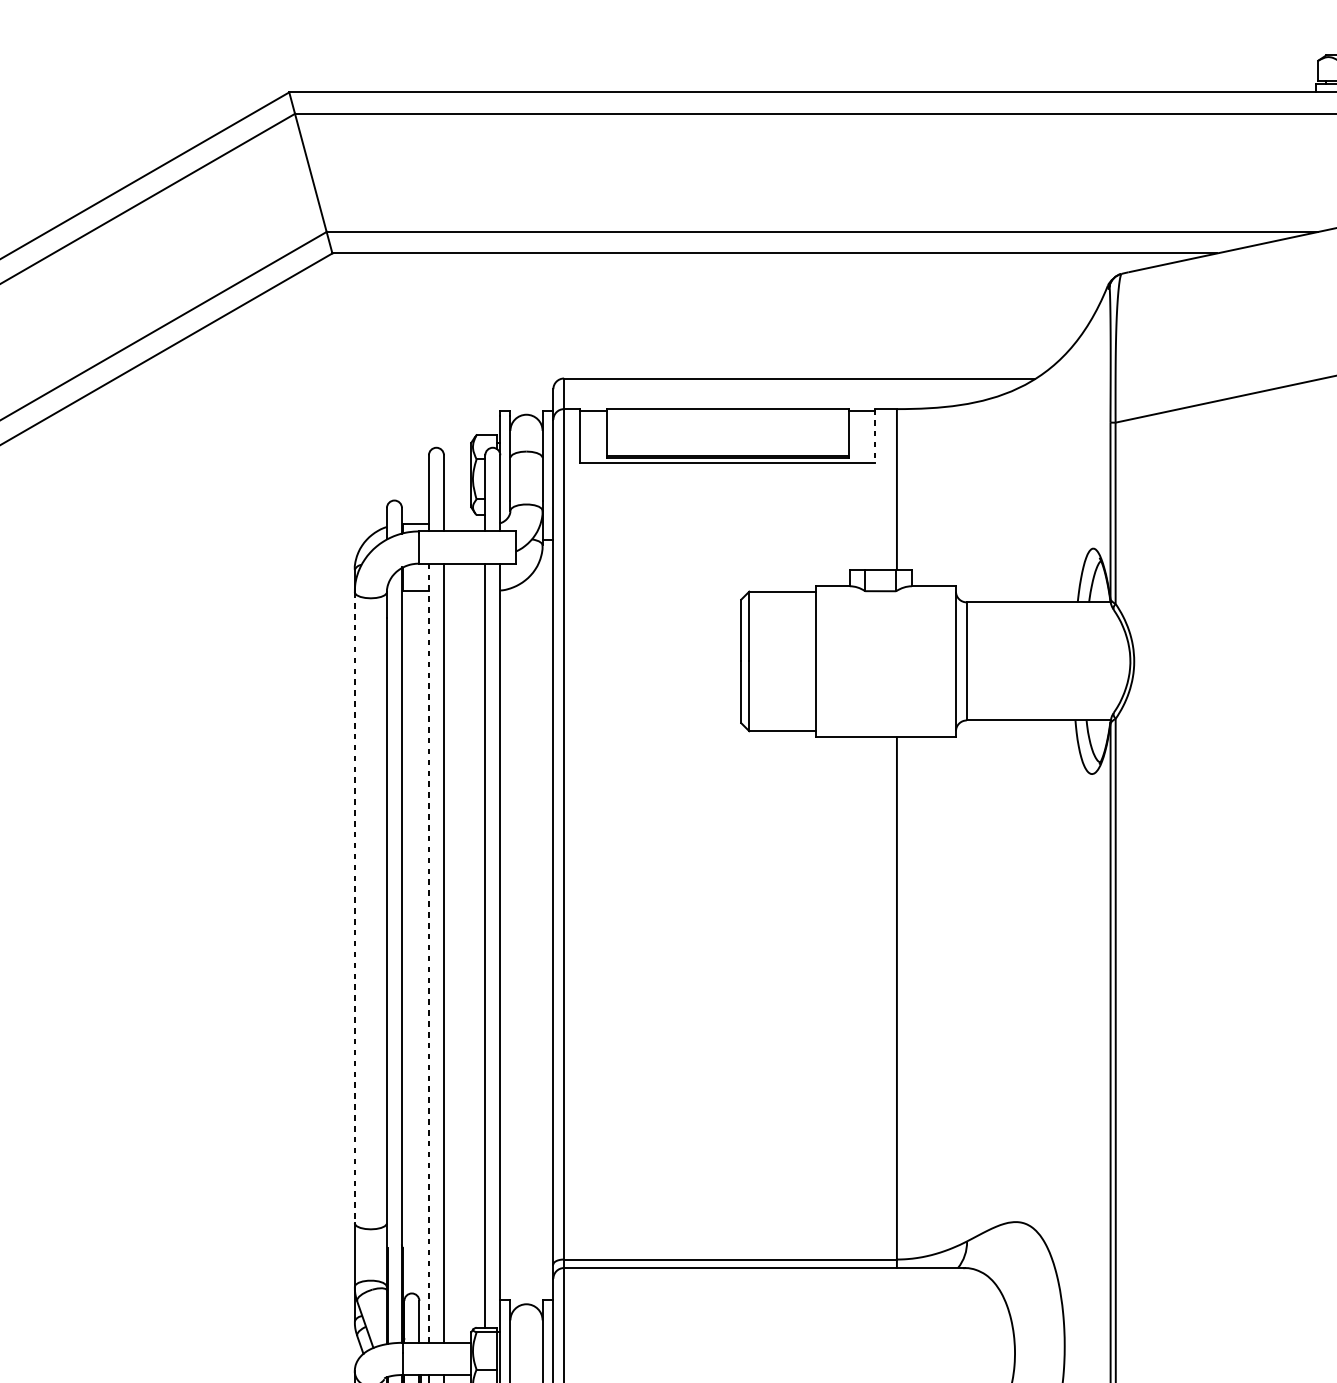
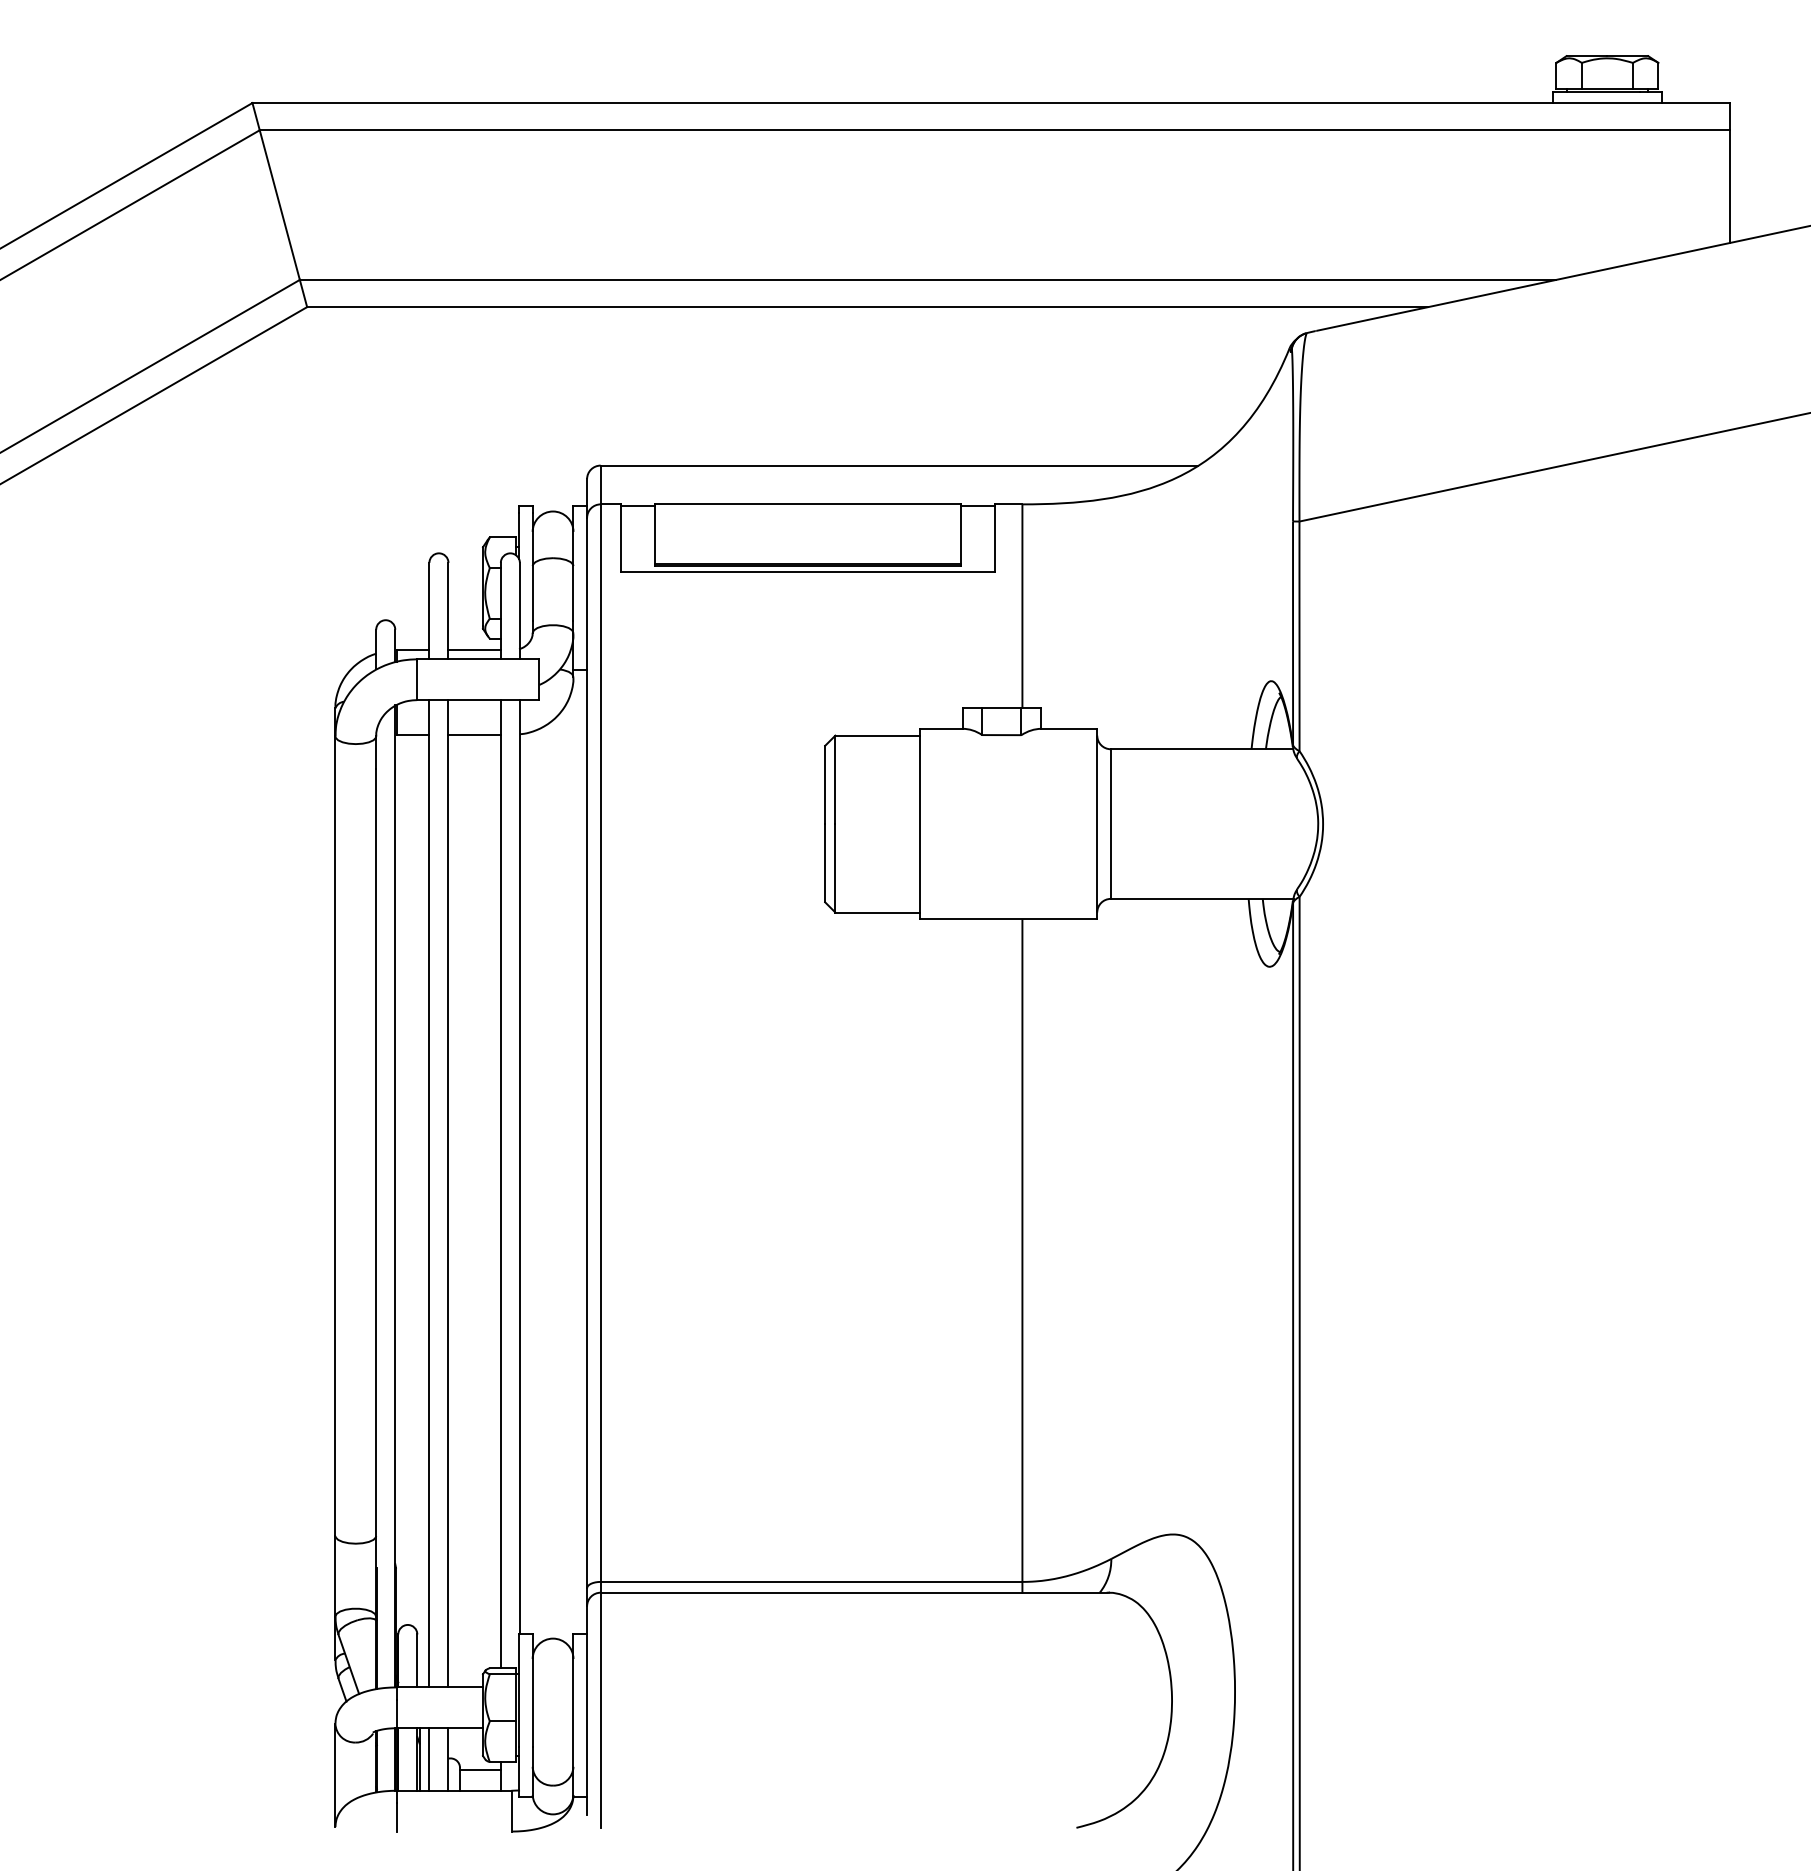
line: (875, 436) -> (995, 538), dashed -> solid
line: (464, 524) -> (474, 650), added
line: (464, 590) -> (474, 734), added
line: (354, 907) -> (335, 1136), dashed -> solid
line: (428, 952) -> (429, 1193), dashed -> solid

